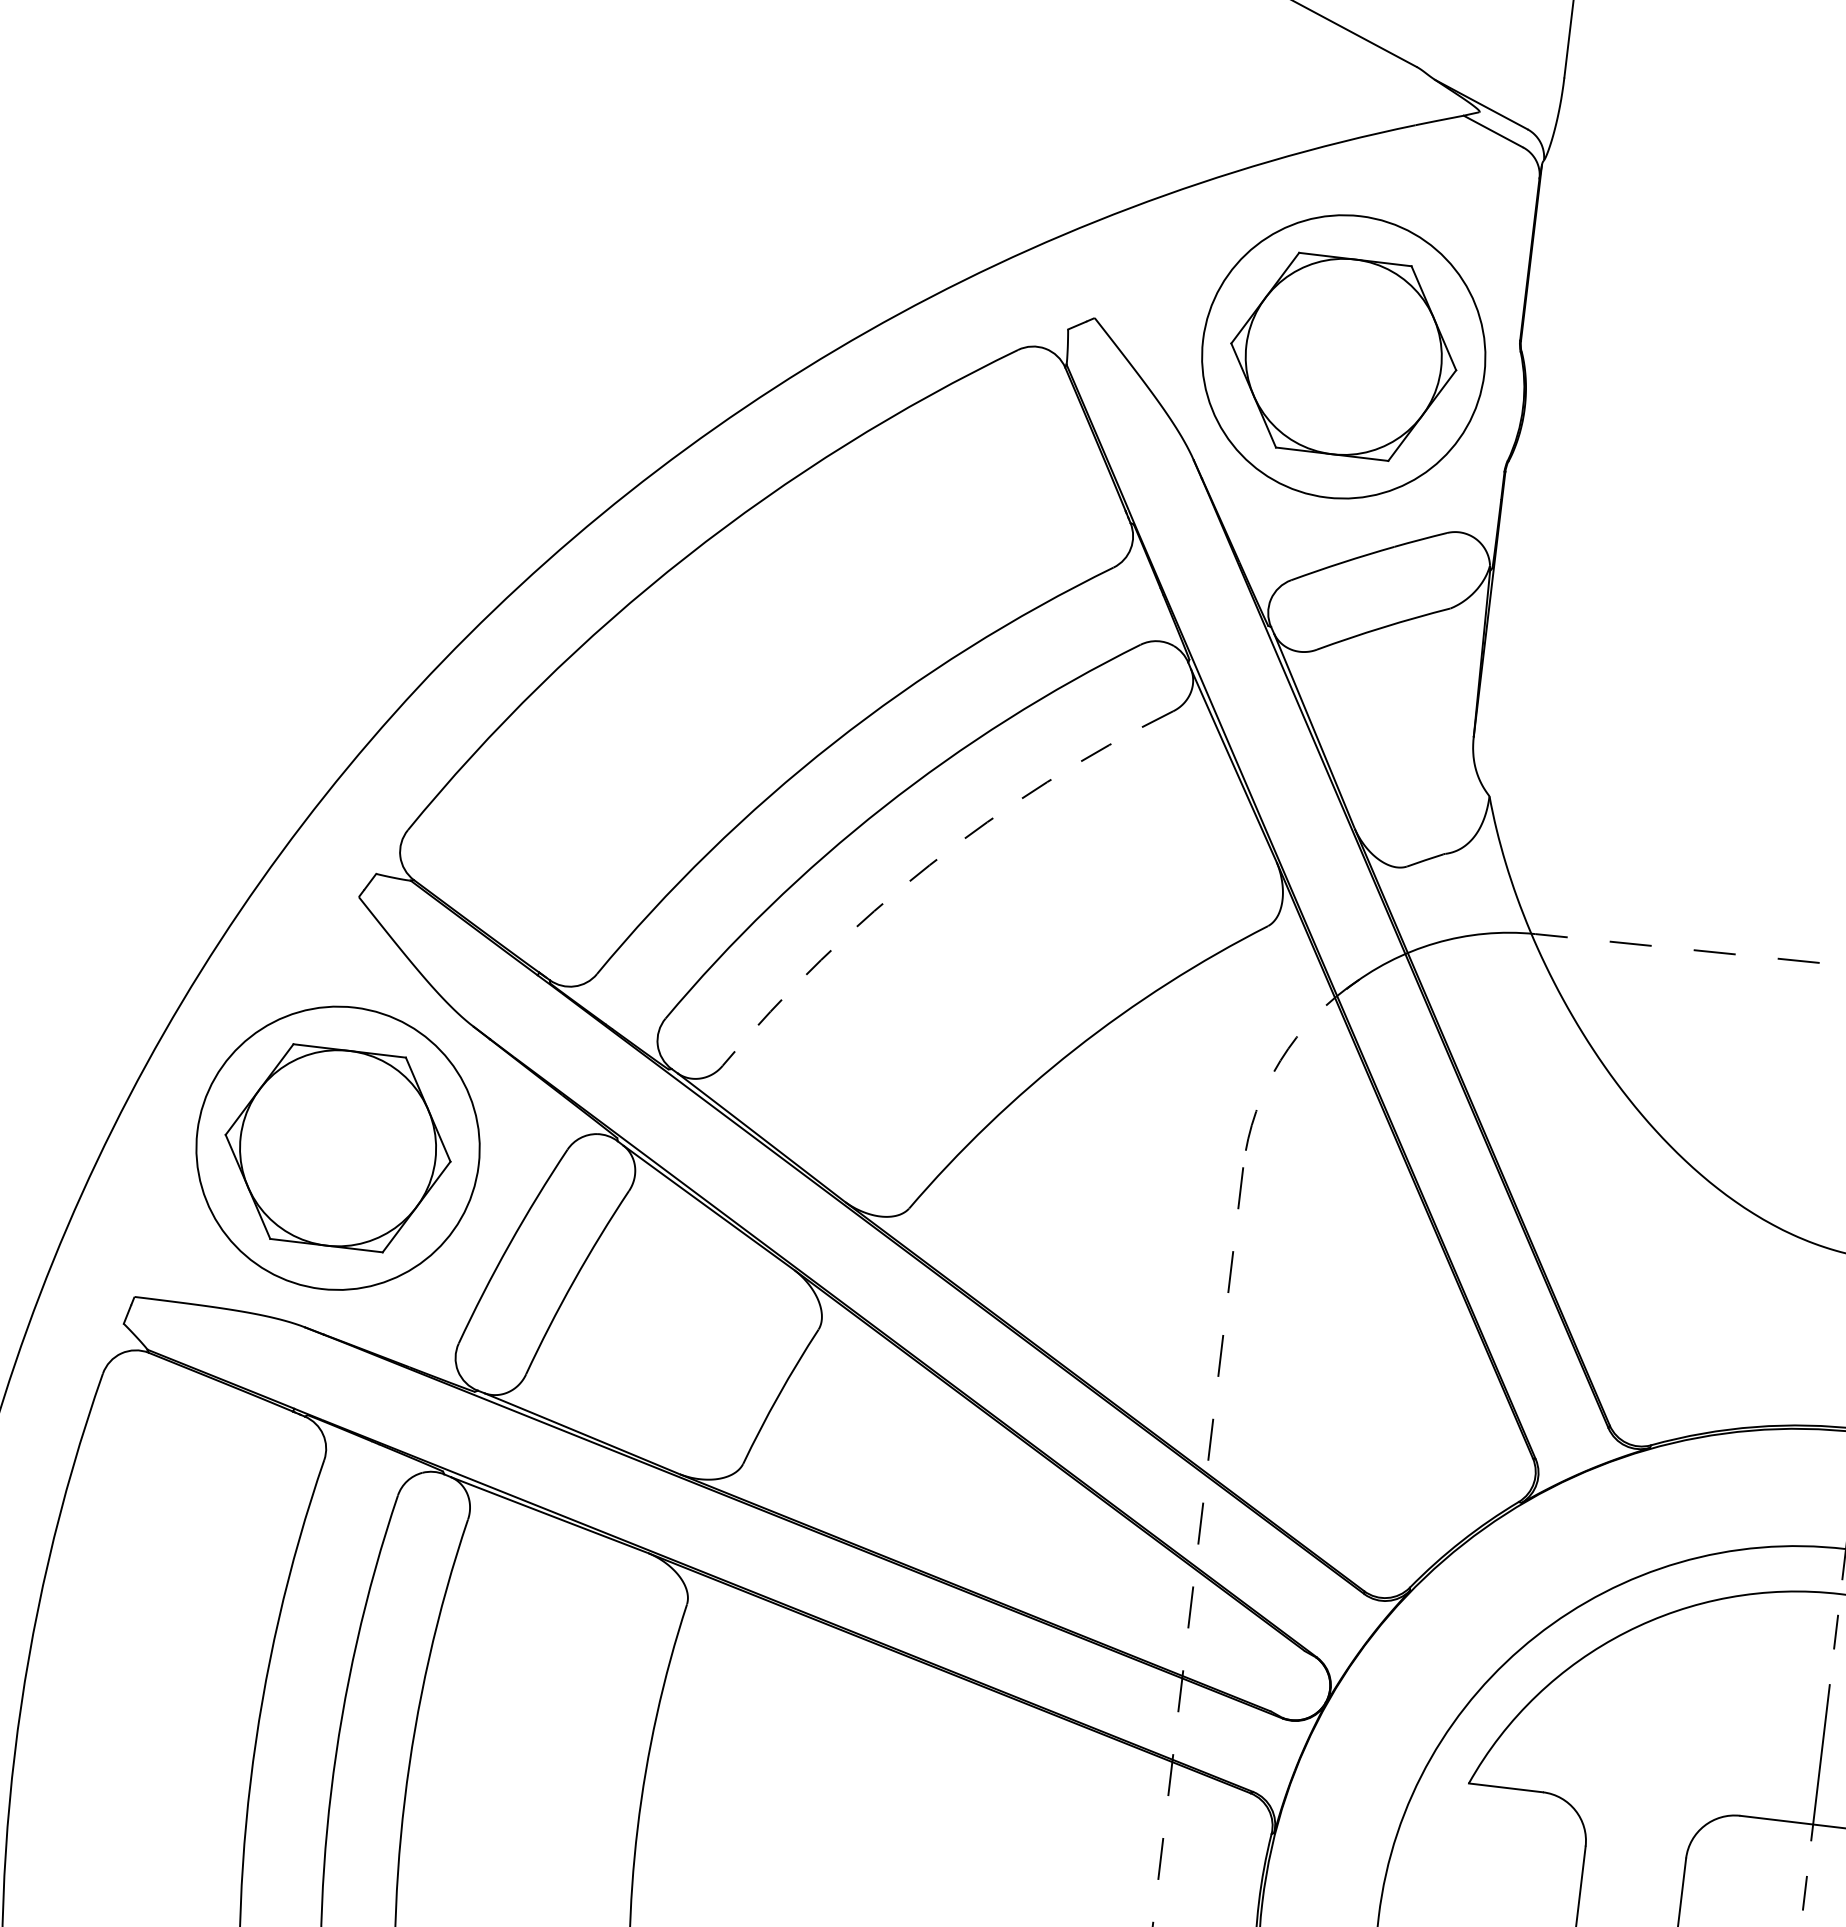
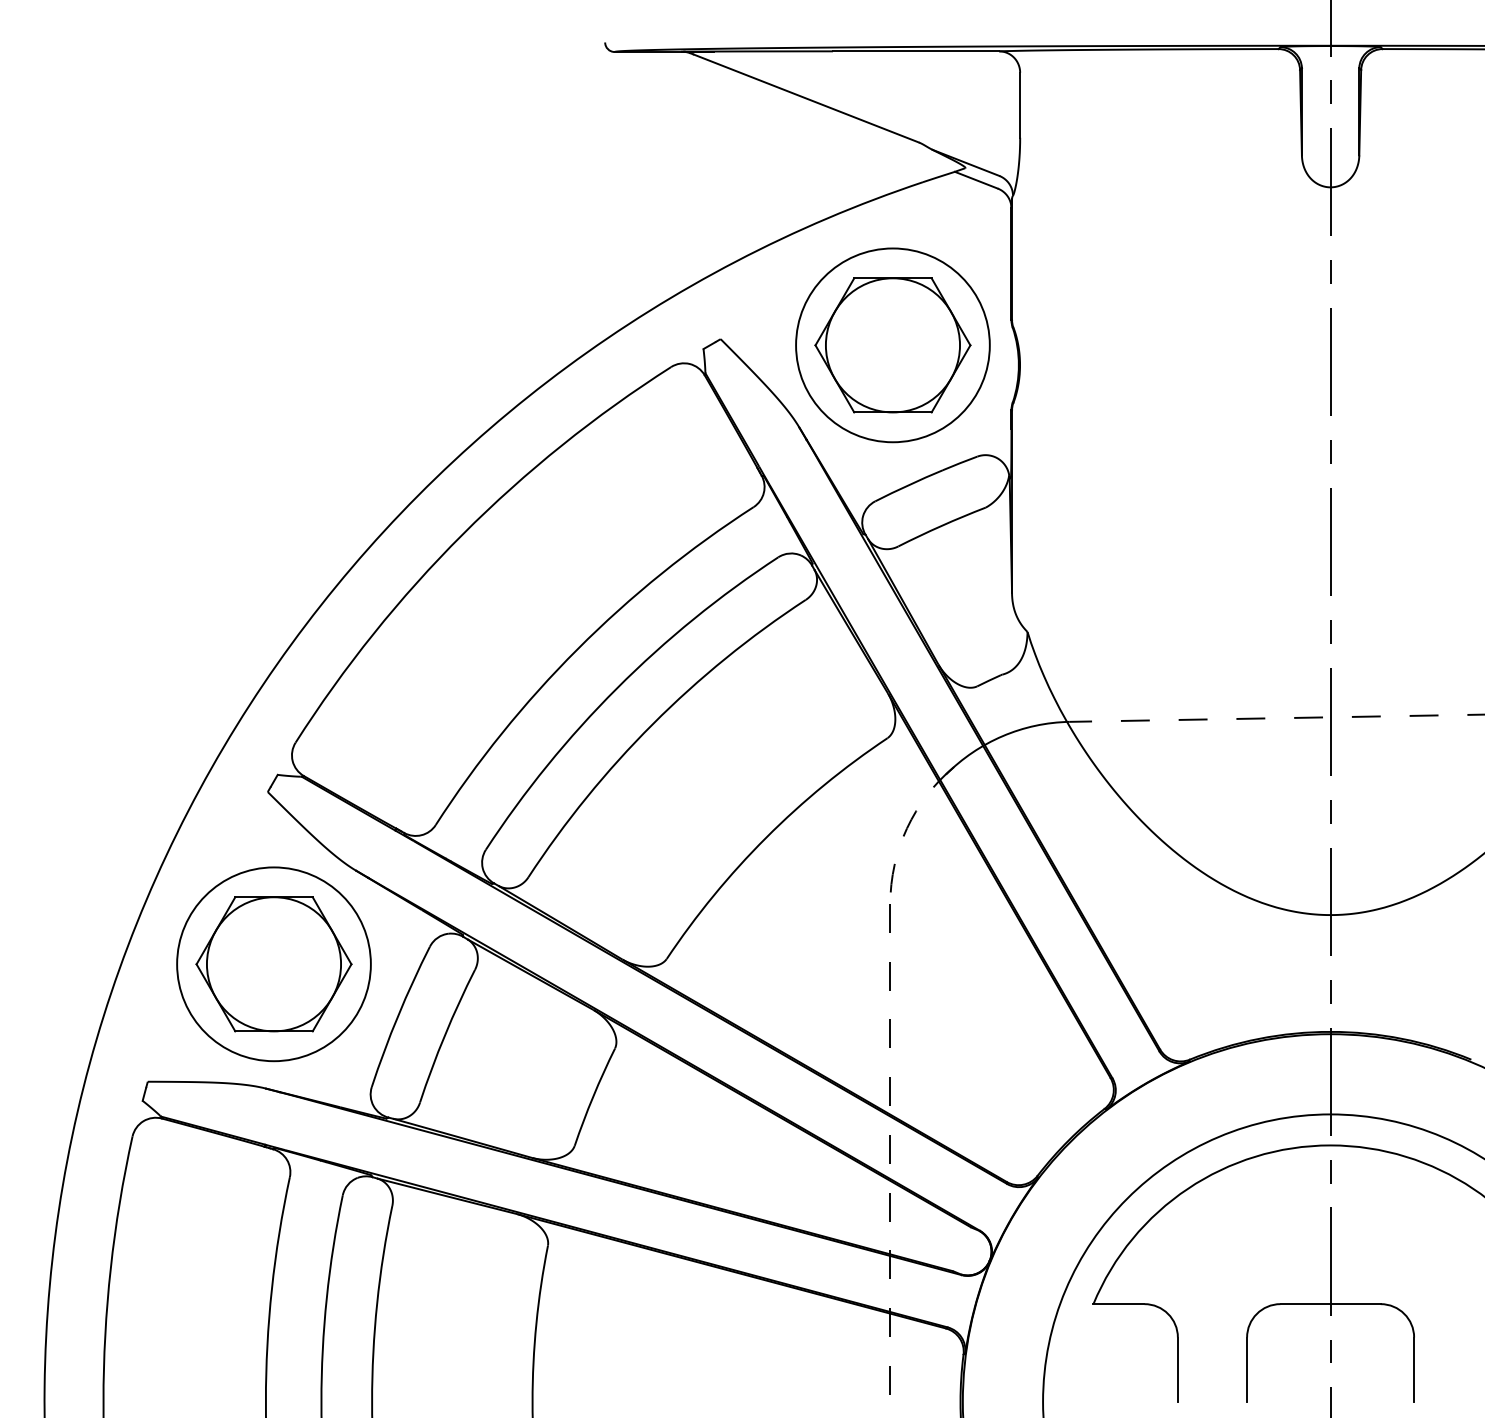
arc: (929, 865) -> (652, 724), dashed -> solid

